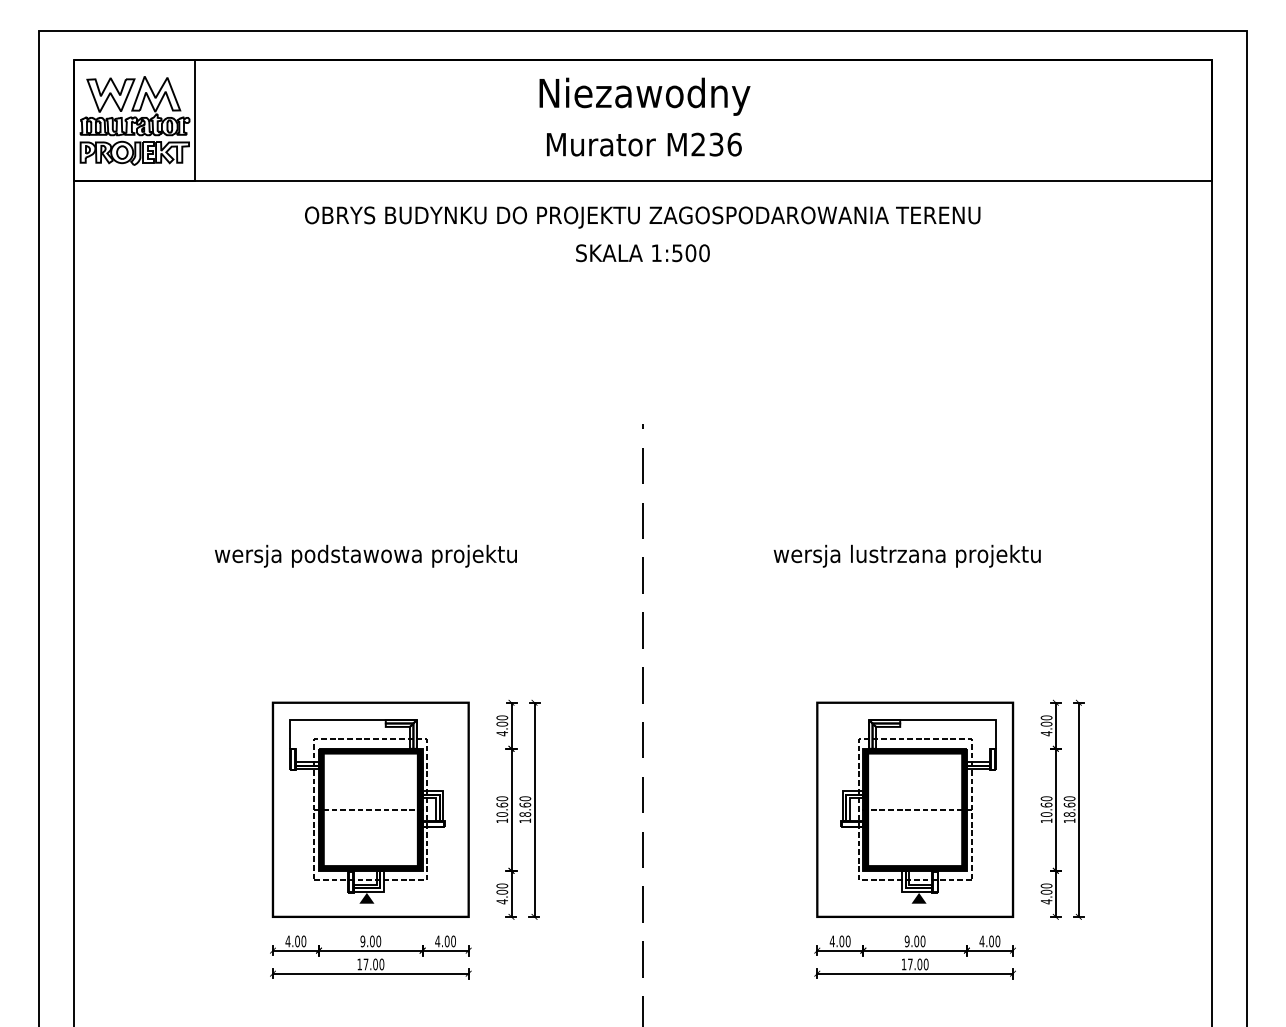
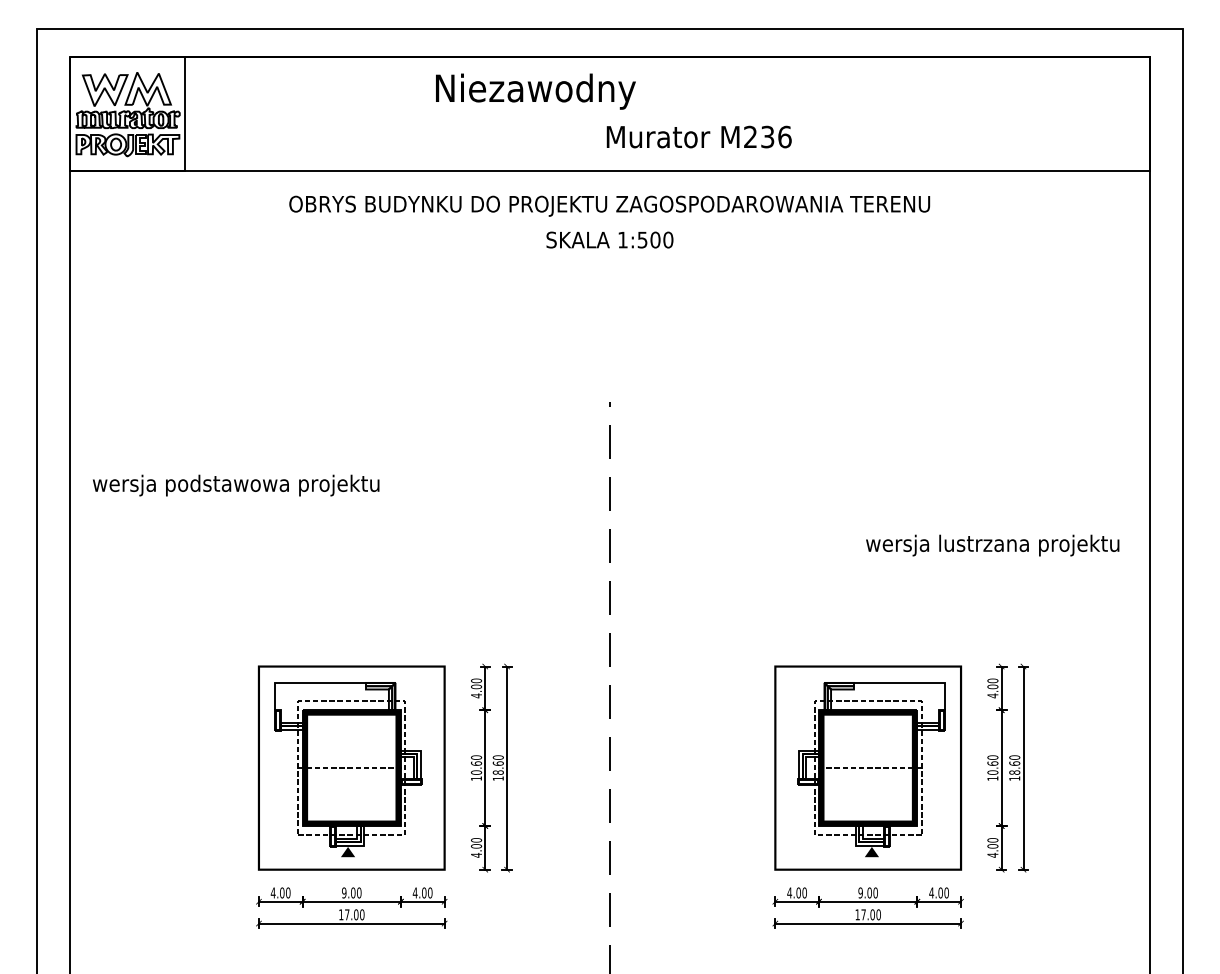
text: (644, 96) -> (535, 91), moved
text: (643, 144) -> (698, 136), moved
text: (366, 556) -> (236, 485), moved
text: (907, 556) -> (992, 545), moved

